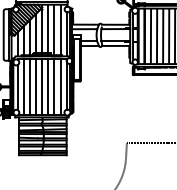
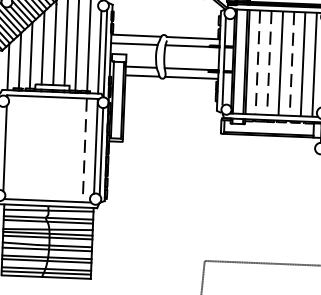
line: (150, 36) -> (256, 62), solid -> dashed
line: (157, 36) -> (270, 63), solid -> dashed
line: (169, 36) -> (292, 64), solid -> dashed
line: (24, 86) -> (17, 146), removed
line: (30, 86) -> (28, 147), removed
line: (36, 86) -> (39, 147), removed
line: (42, 86) -> (50, 148), removed
line: (48, 86) -> (62, 148), removed
line: (54, 86) -> (73, 149), removed
line: (60, 86) -> (84, 149), solid -> dashed

